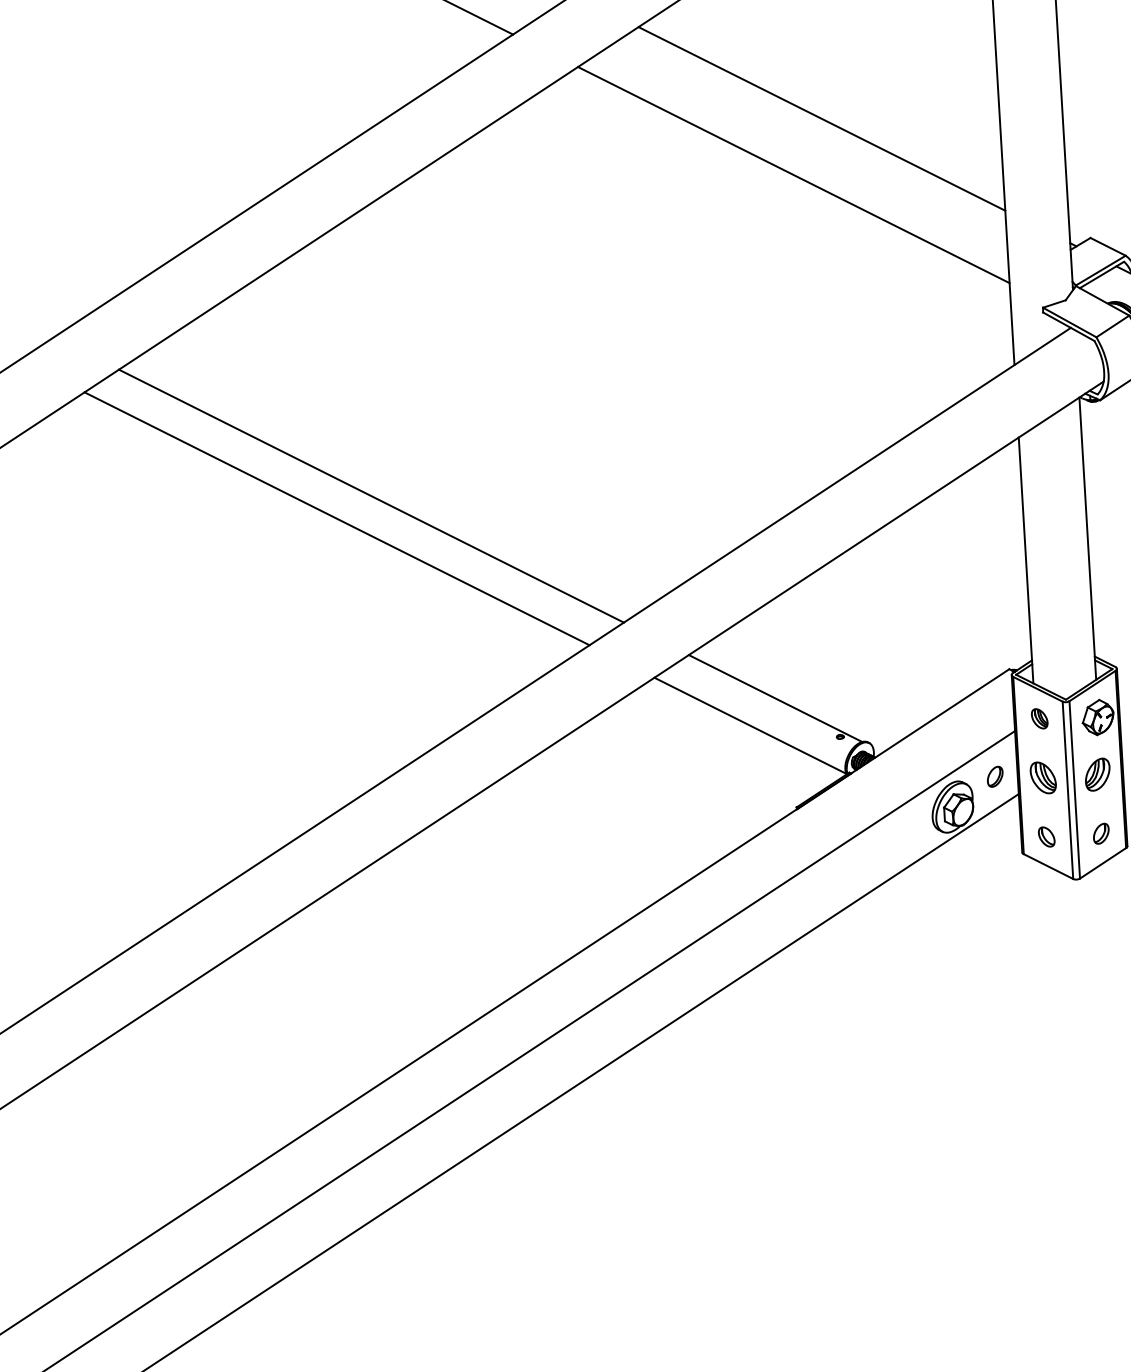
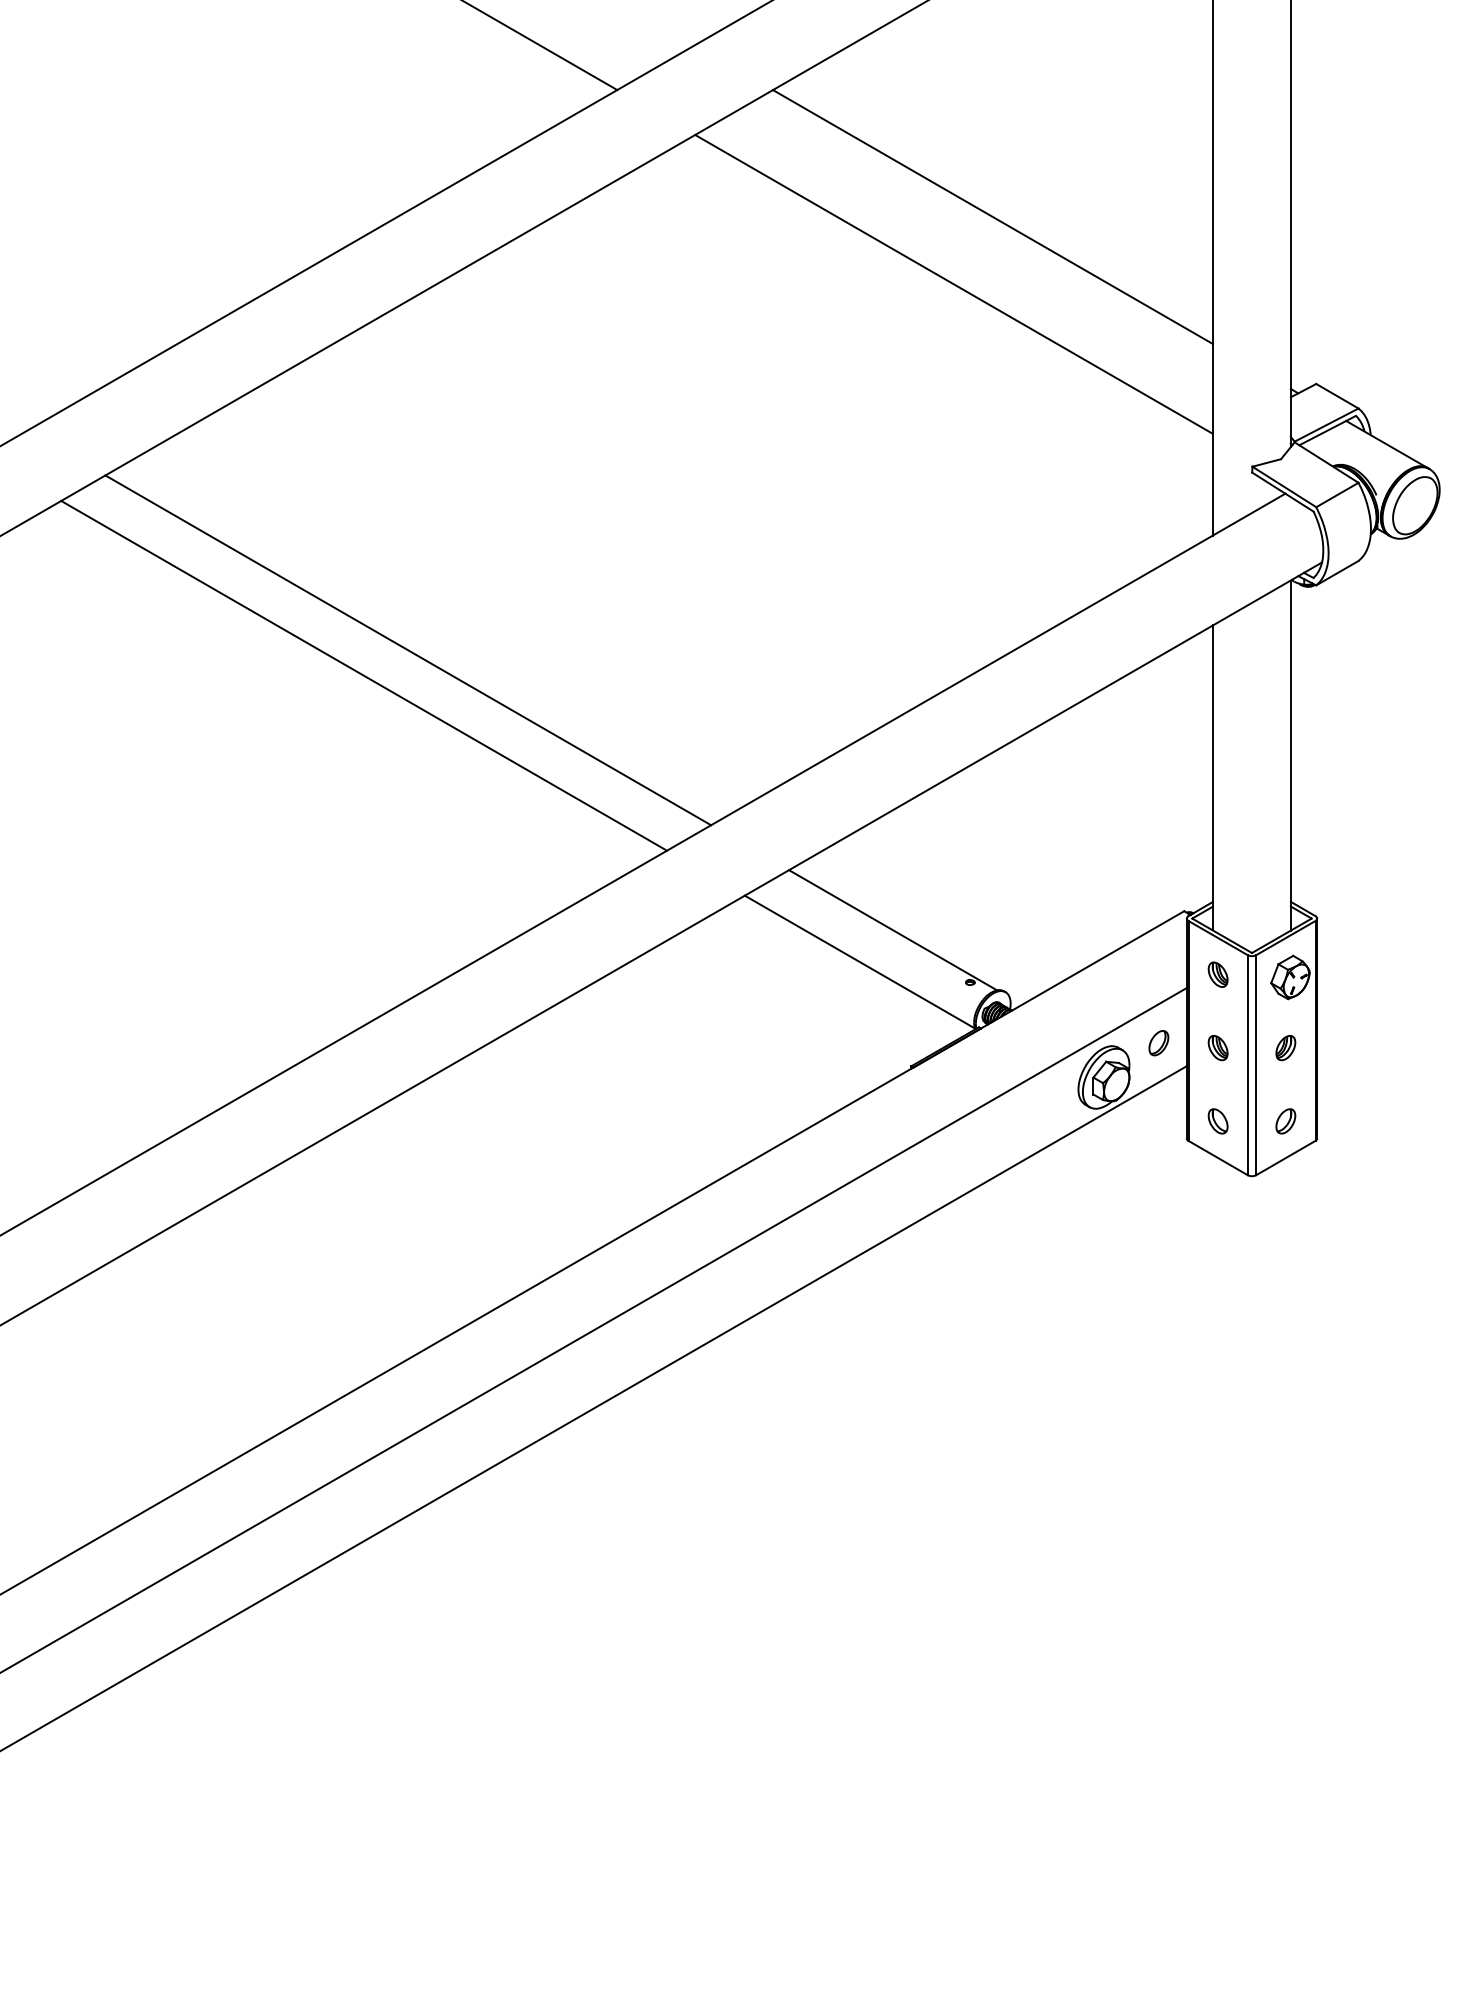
part: (1097, 774) -> (1285, 1047), size x0.62
part: (1042, 777) -> (1217, 1047), size x0.62

